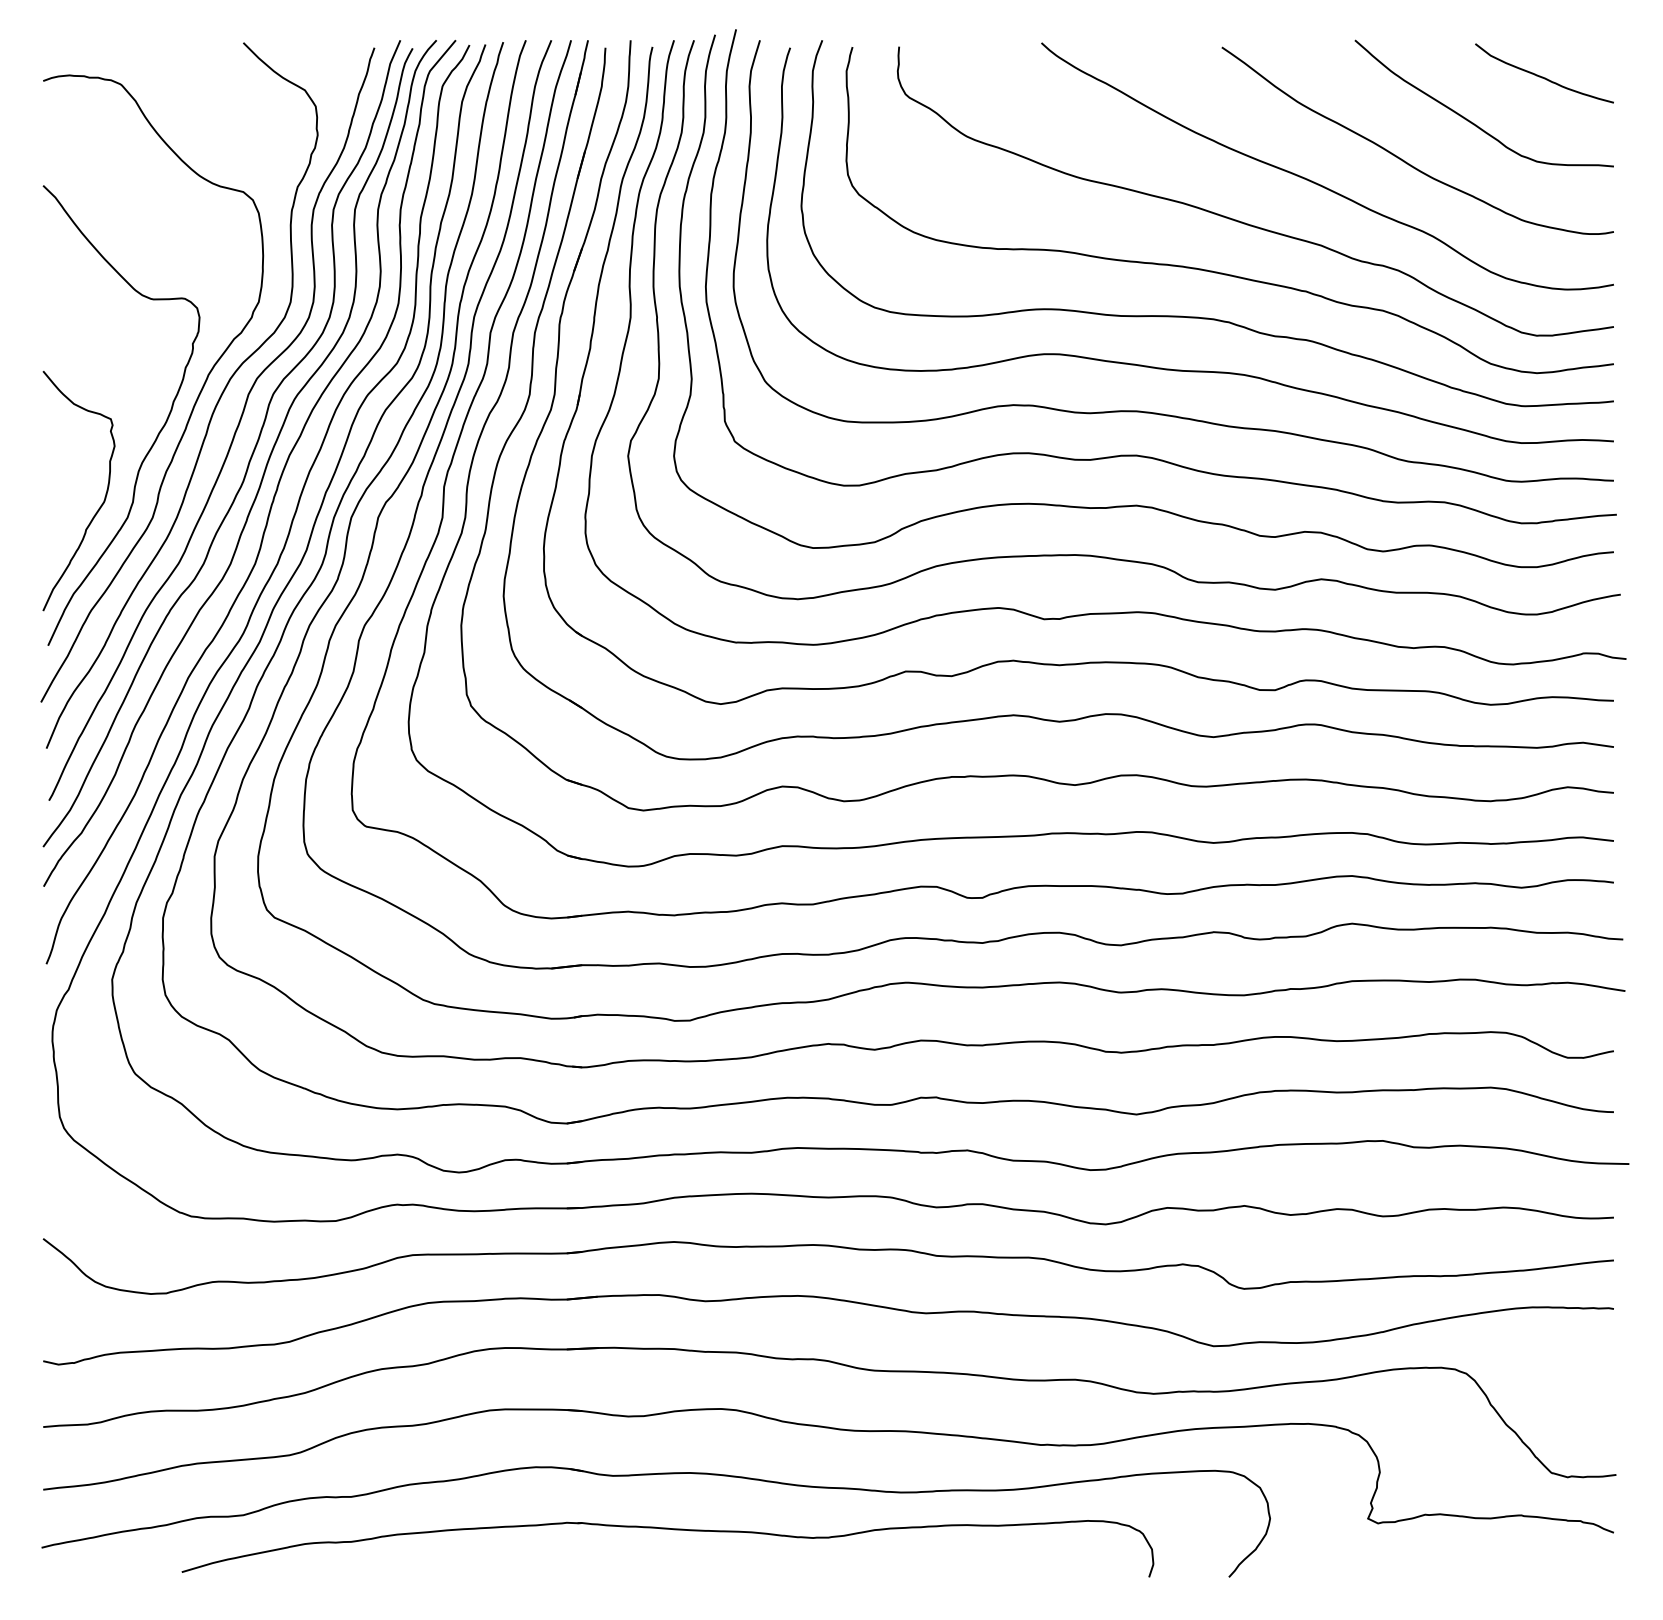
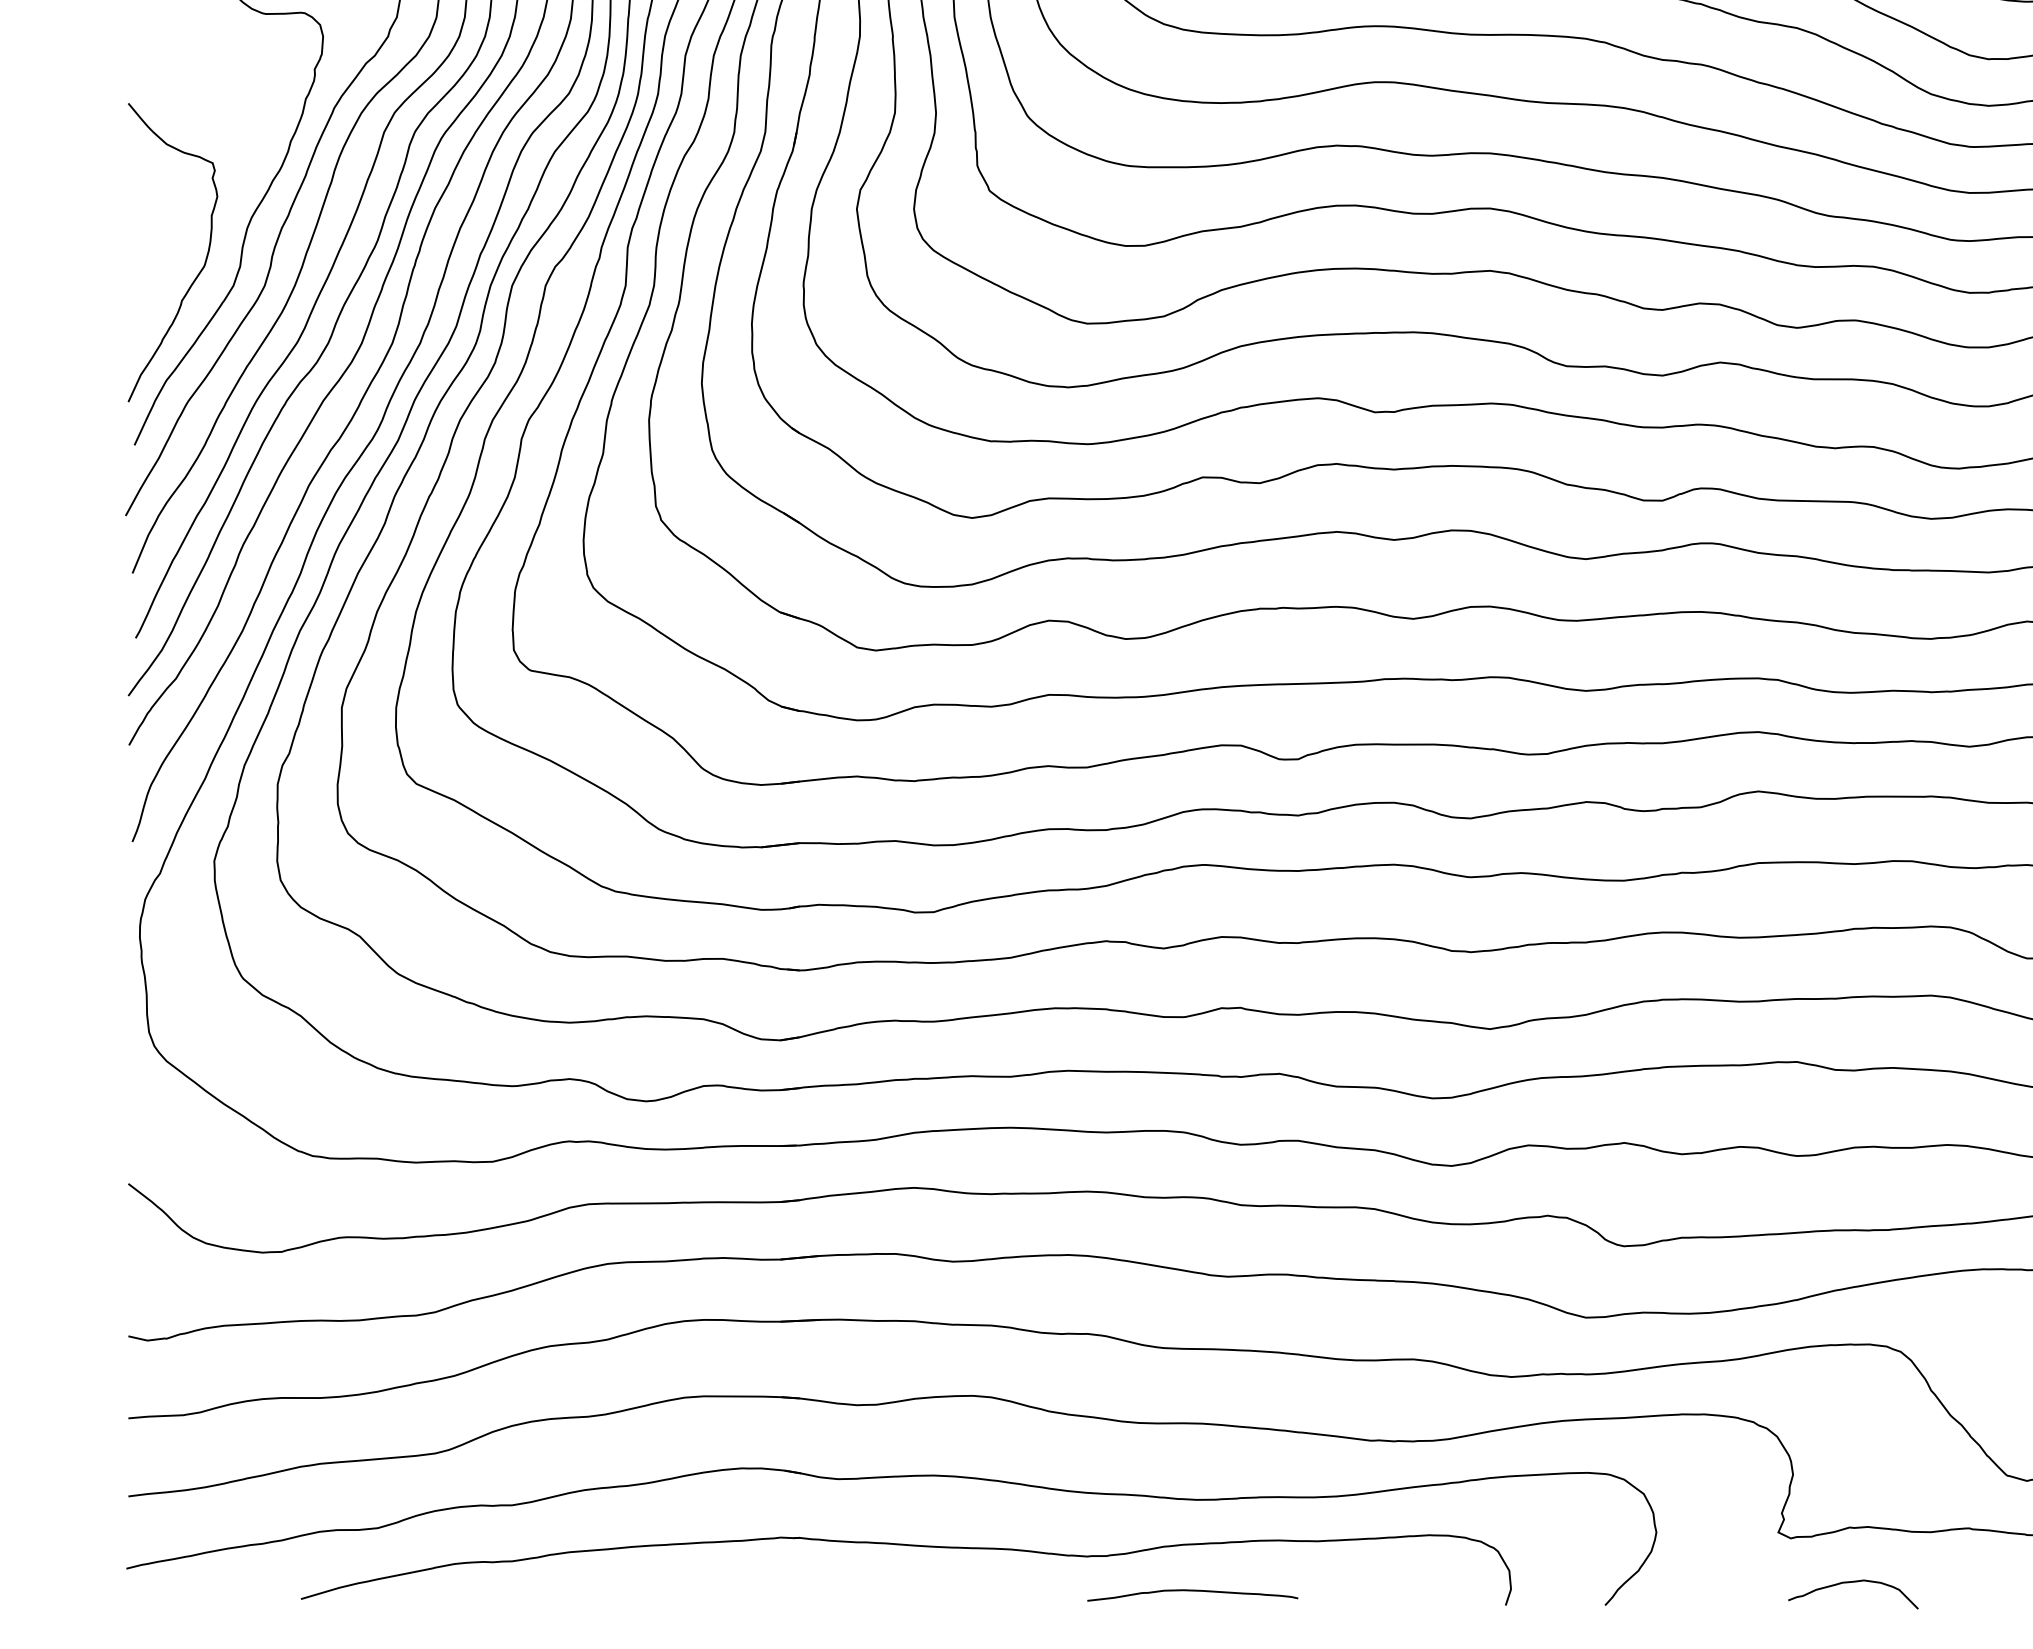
curve: (1427, 1559) -> (1852, 1583), added
curve: (897, 1566) -> (1192, 1592), added

